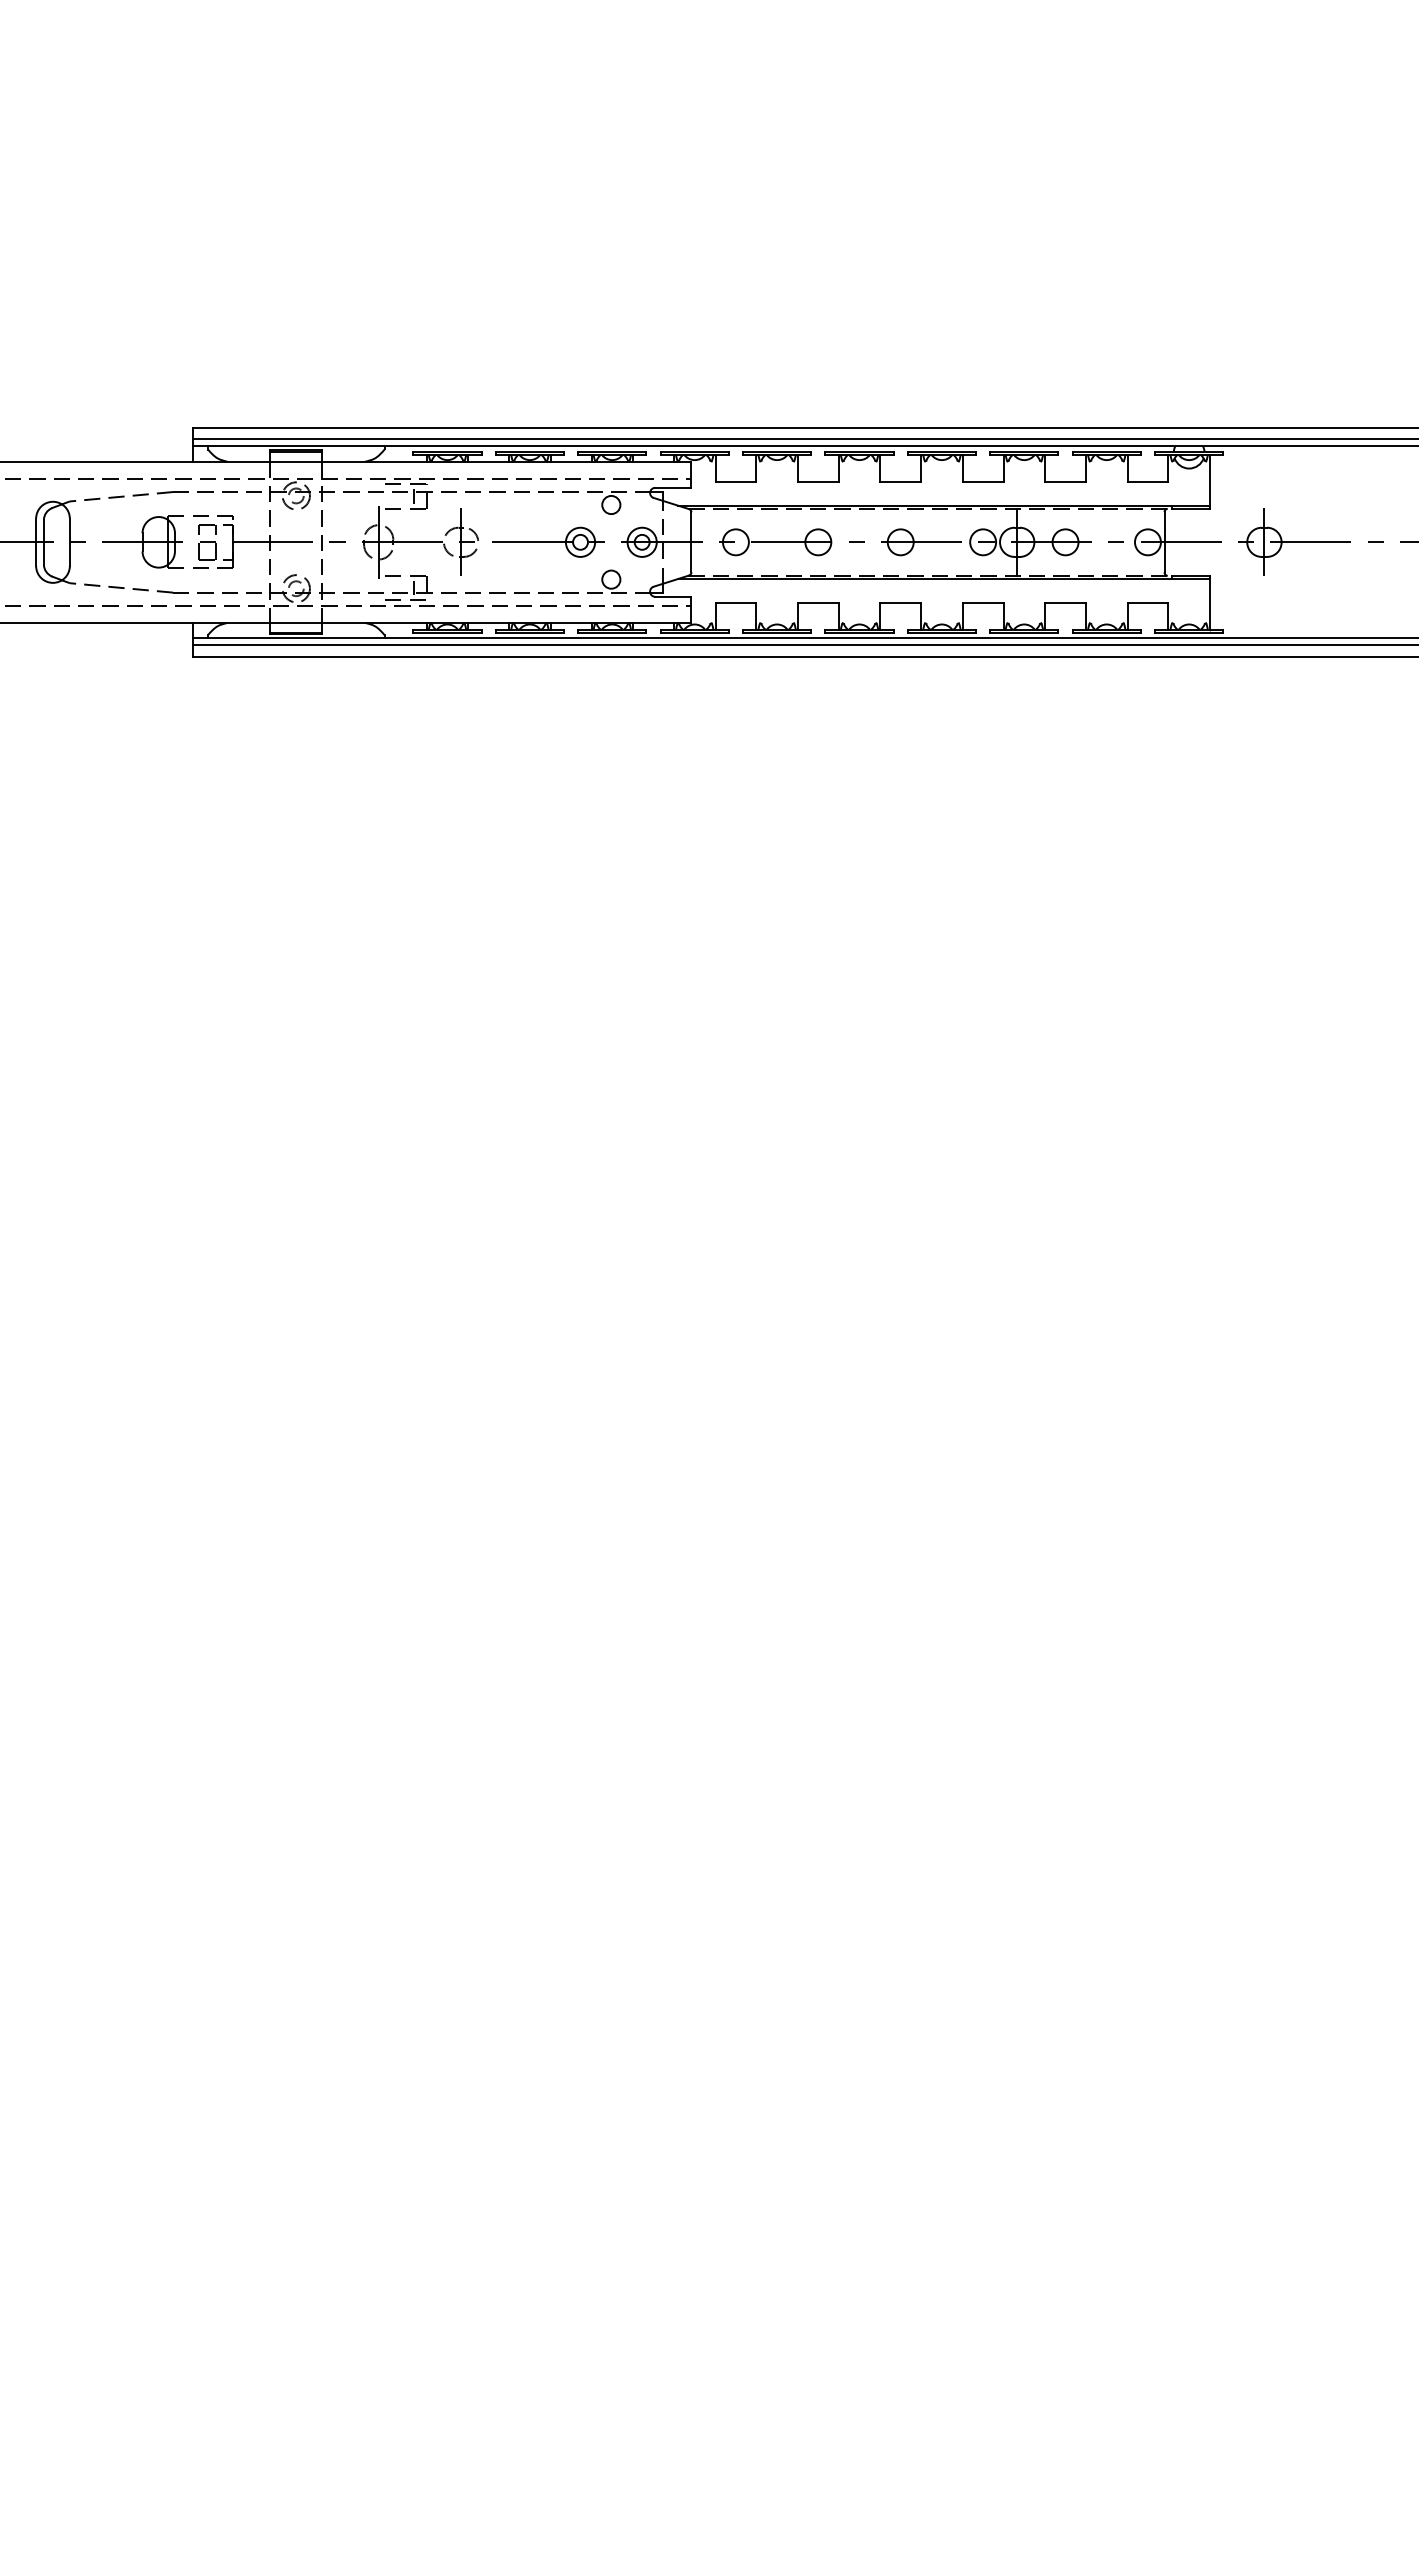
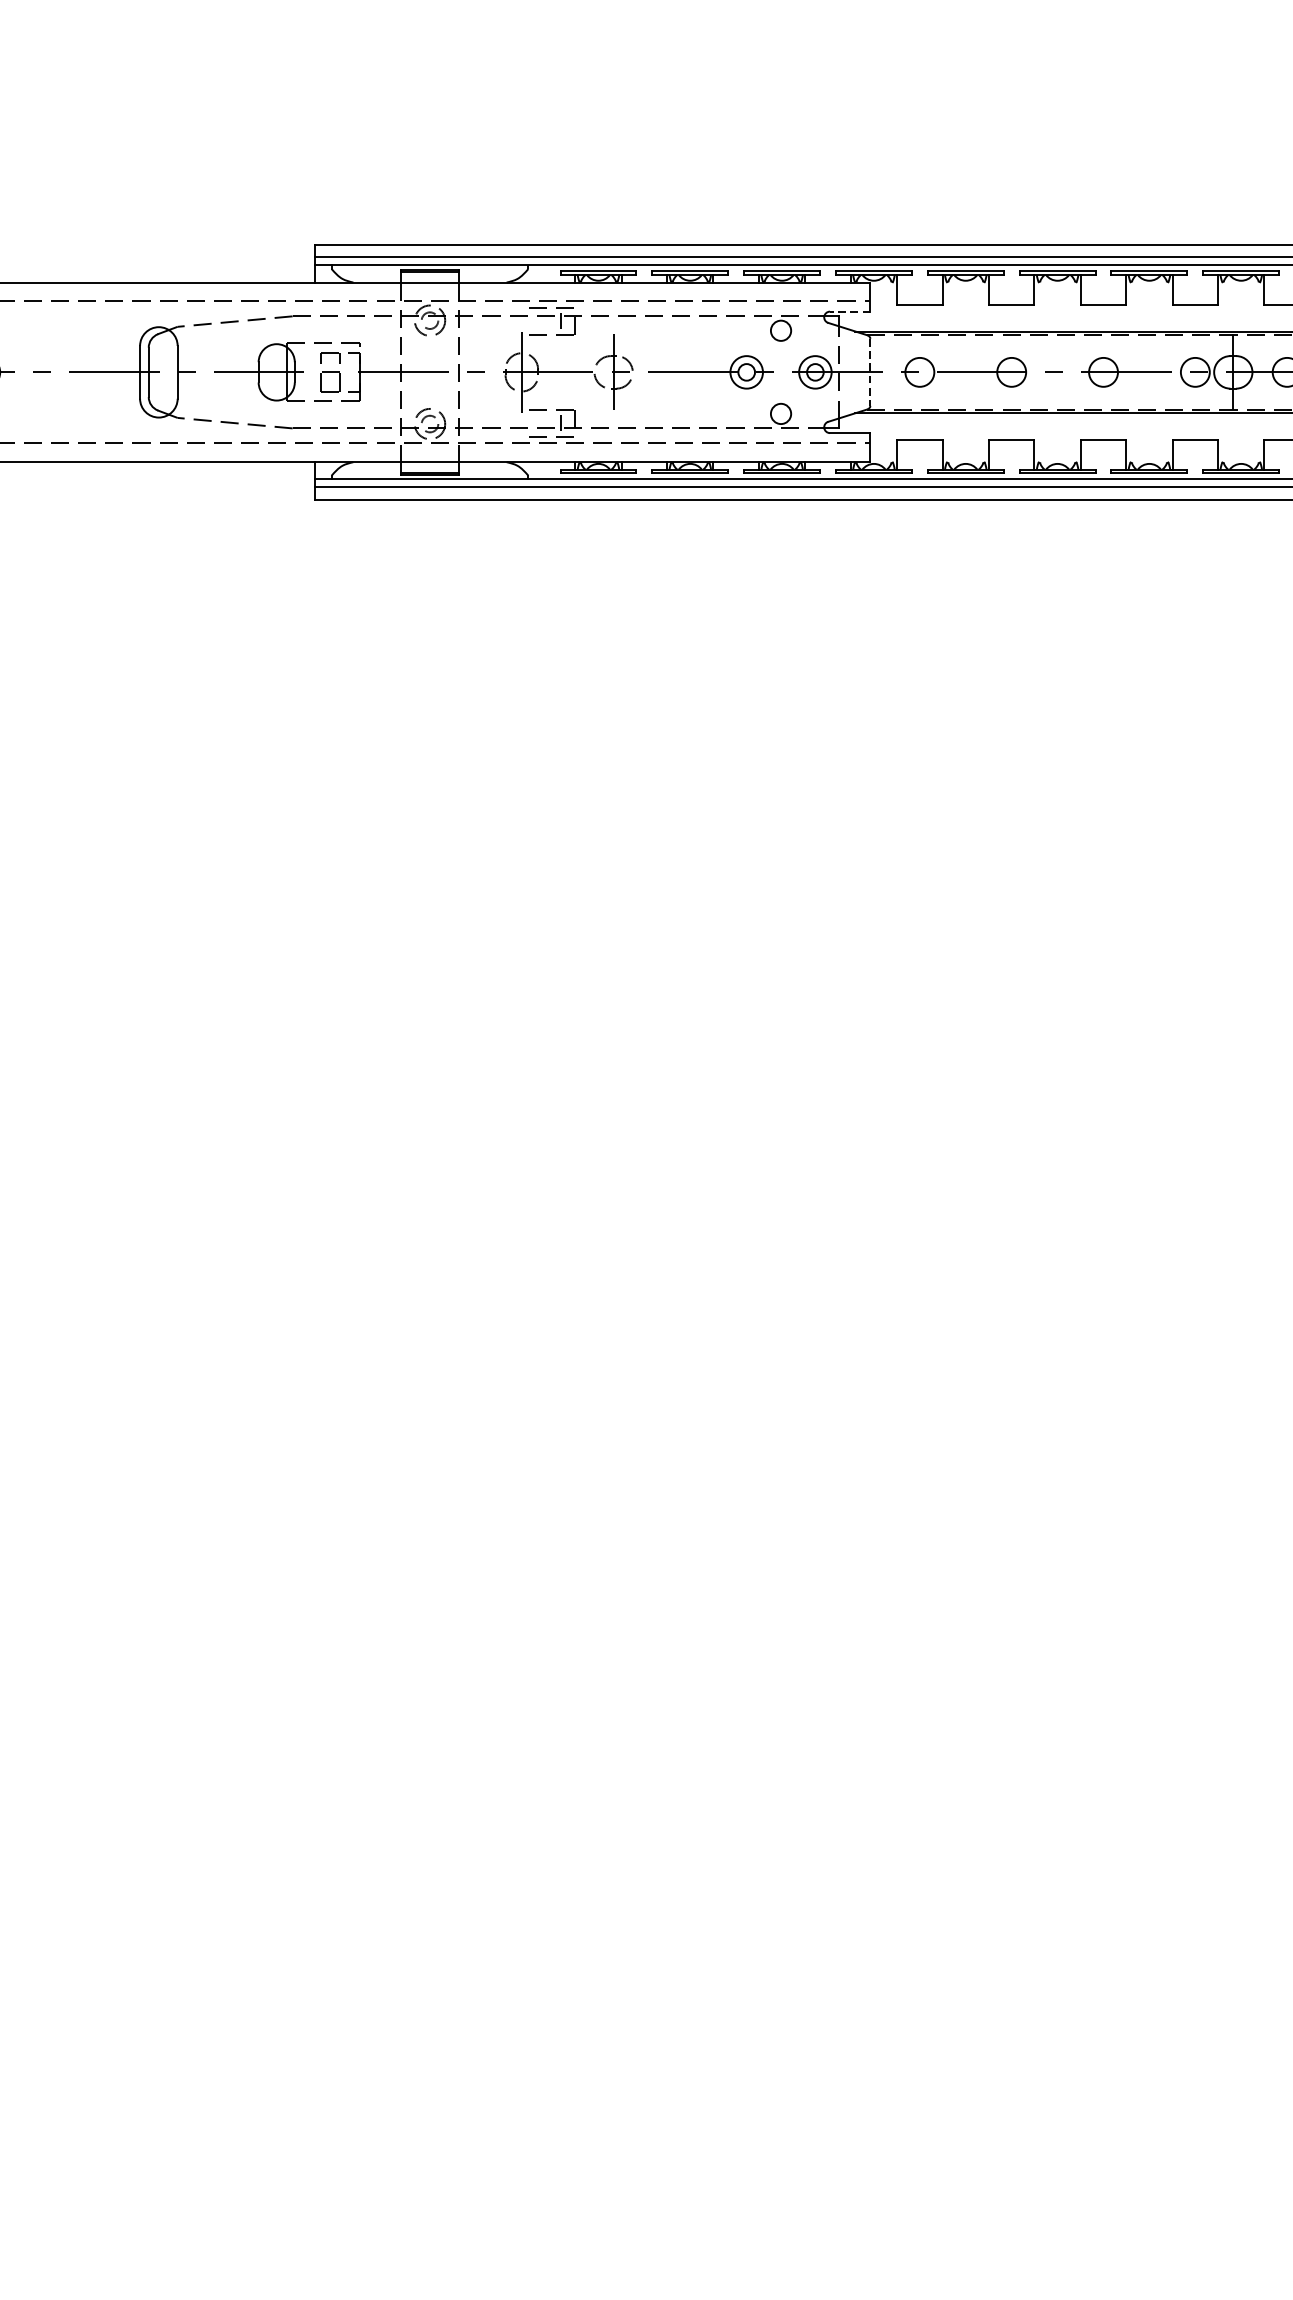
line: (672, 487) -> (849, 311), solid -> dashed
line: (691, 542) -> (870, 372), solid -> dashed

